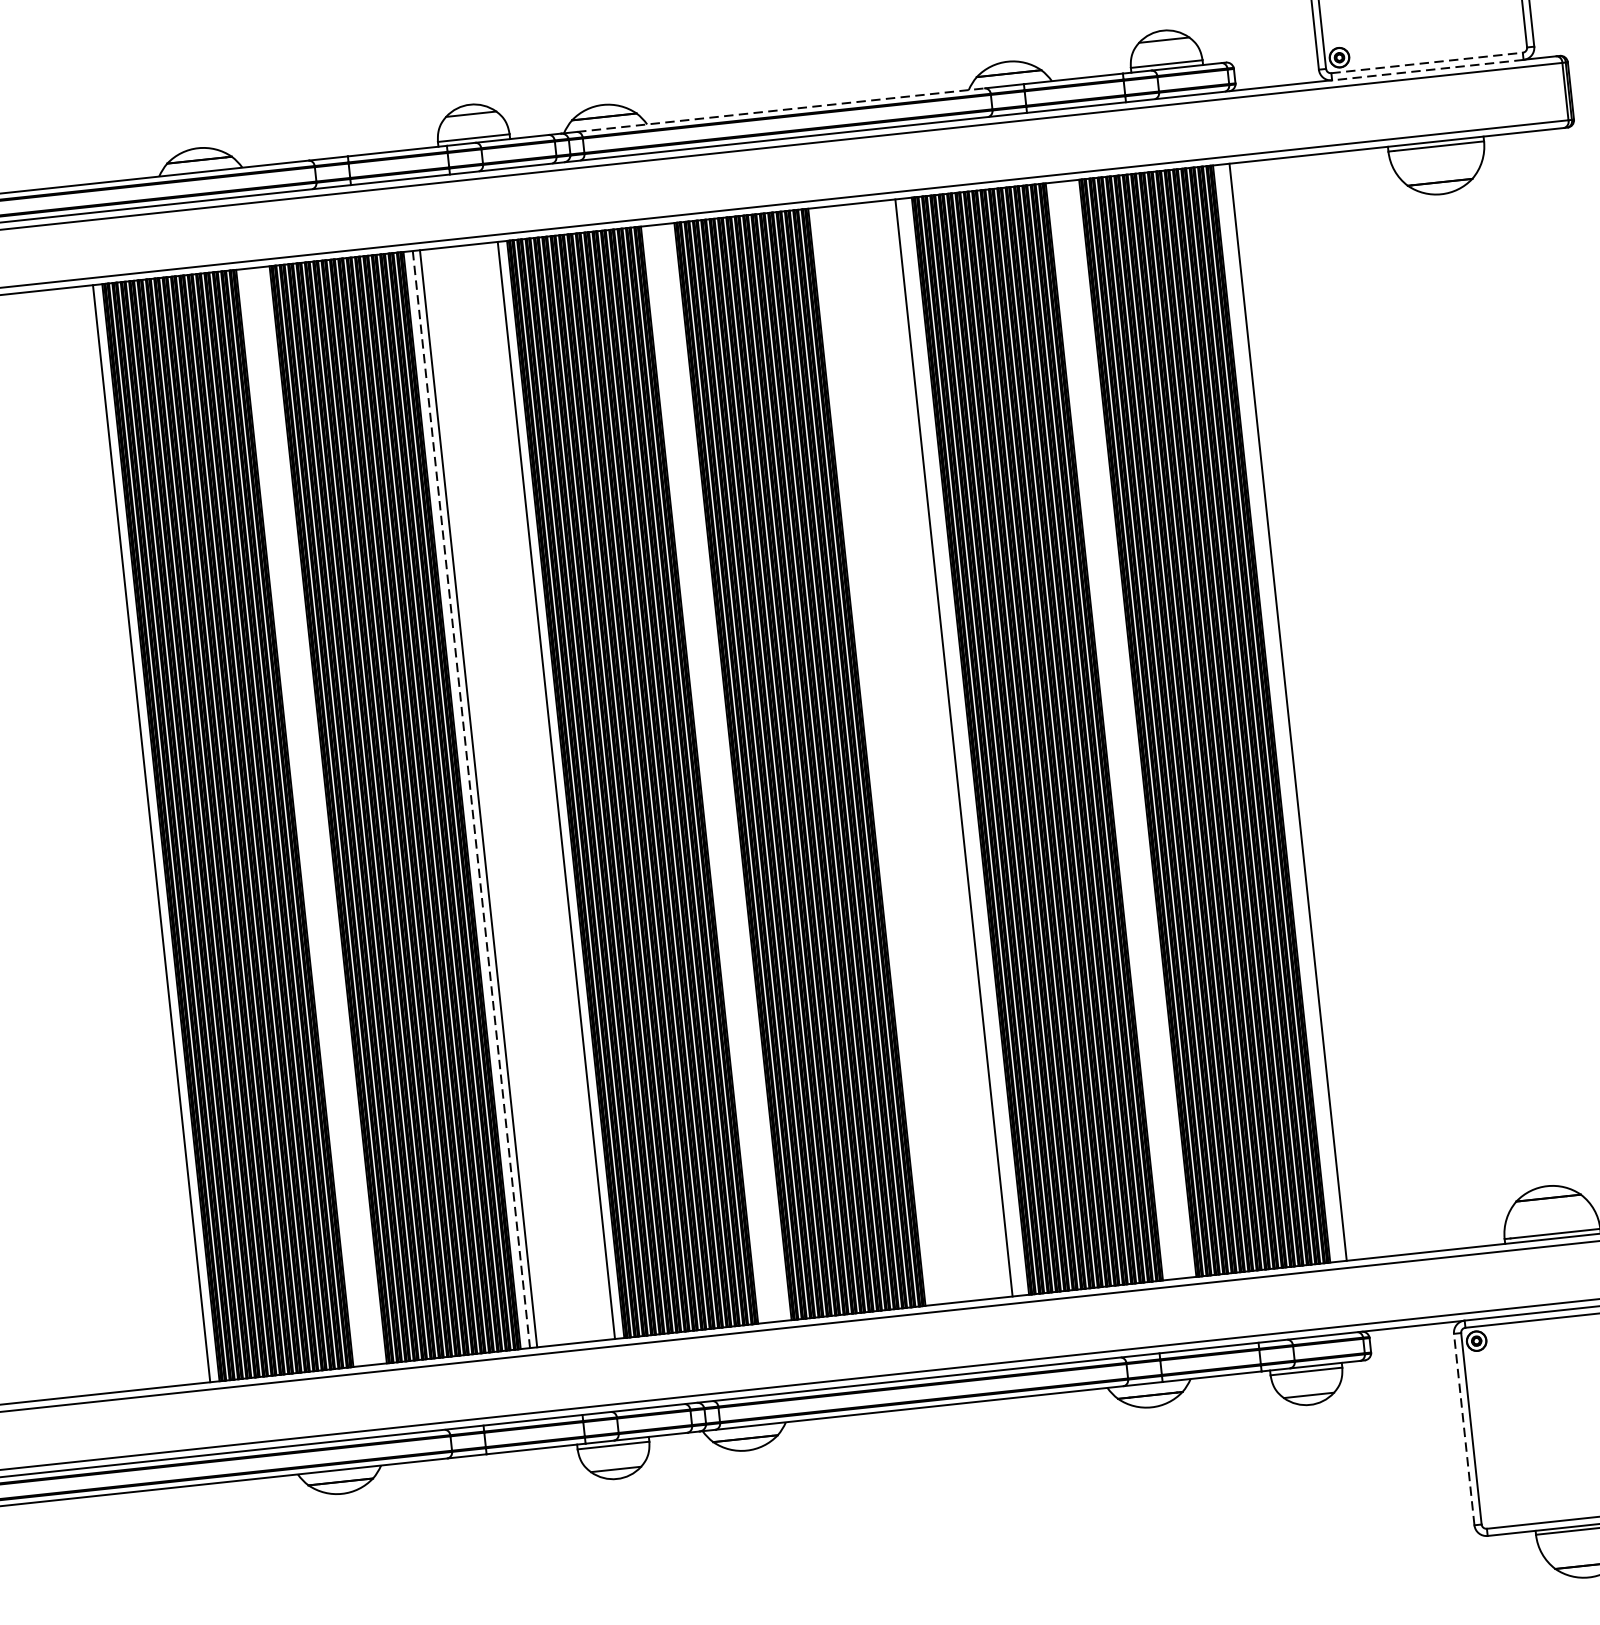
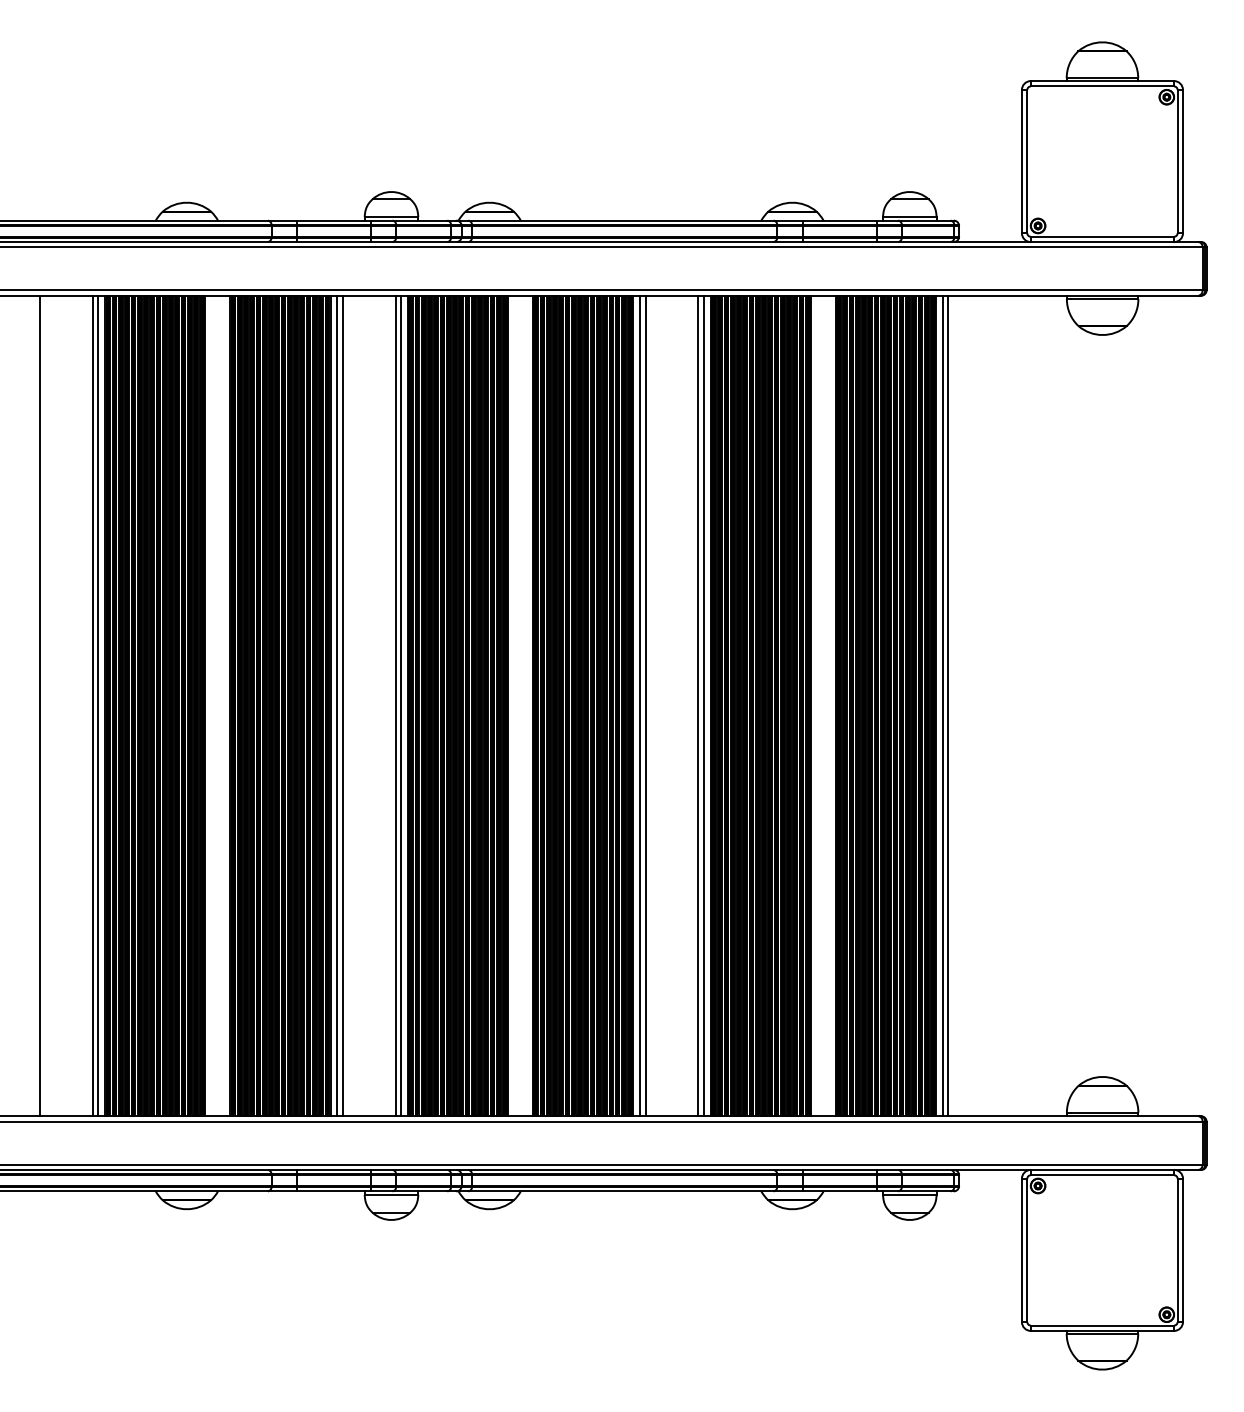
line: (1427, 62) -> (1102, 236), dashed -> solid
line: (1427, 70) -> (1102, 242), dashed -> solid
line: (780, 110) -> (620, 220), dashed -> solid
line: (1281, 712) -> (943, 705), added
line: (960, 746) -> (703, 705), added
line: (883, 754) -> (645, 705), added
line: (876, 755) -> (640, 705), added
line: (548, 790) -> (395, 705), added
line: (471, 800) -> (337, 706), dashed -> solid
line: (143, 833) -> (92, 705), added
line: (74, 841) -> (40, 705), added
line: (1463, 1429) -> (1021, 1250), dashed -> solid

